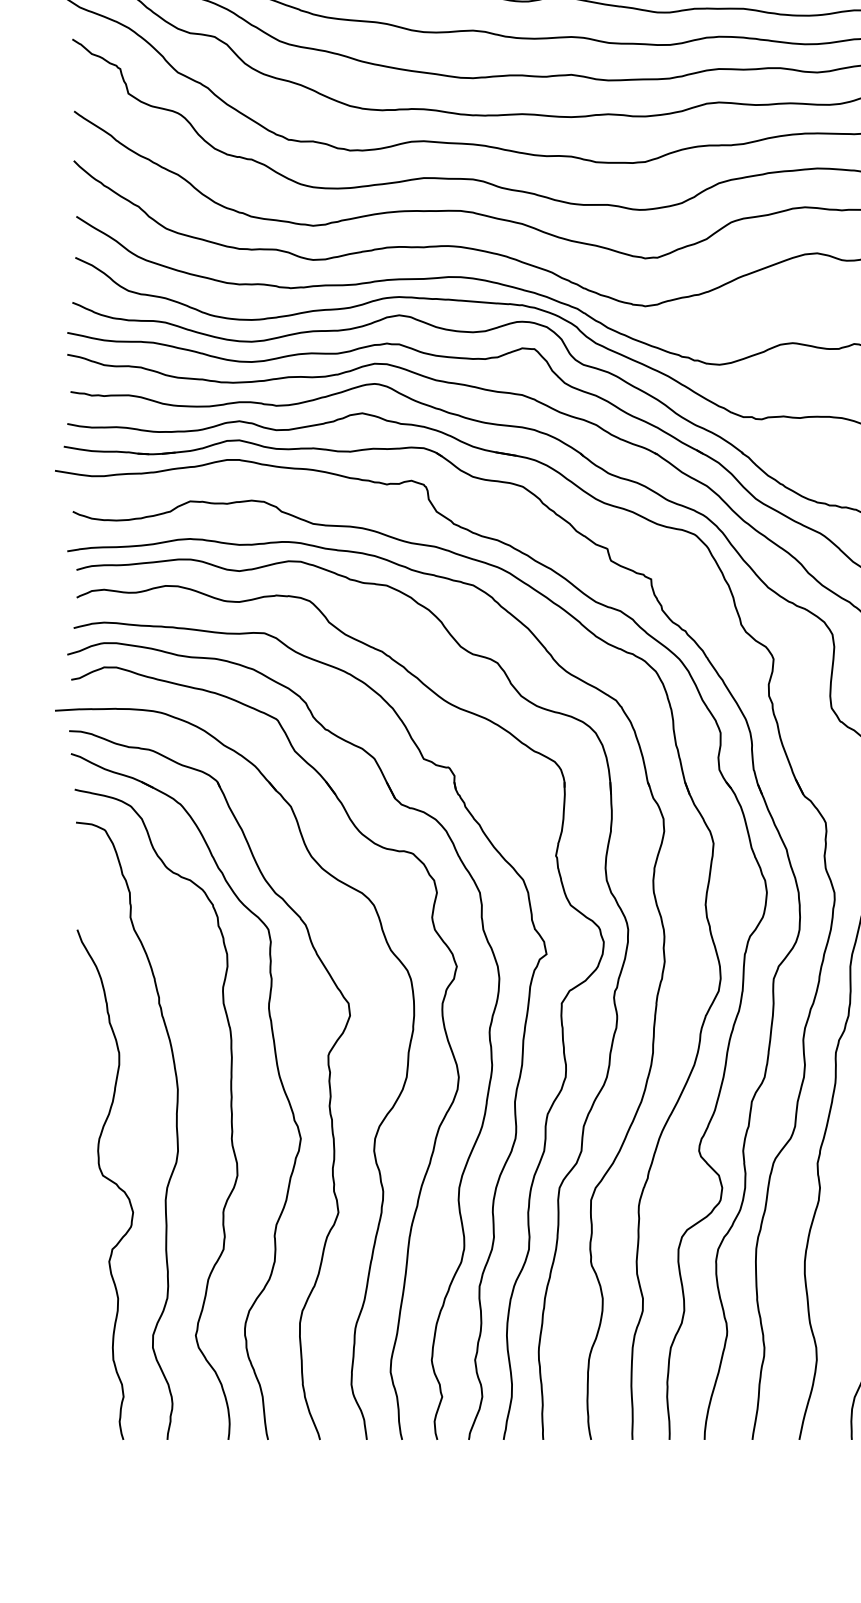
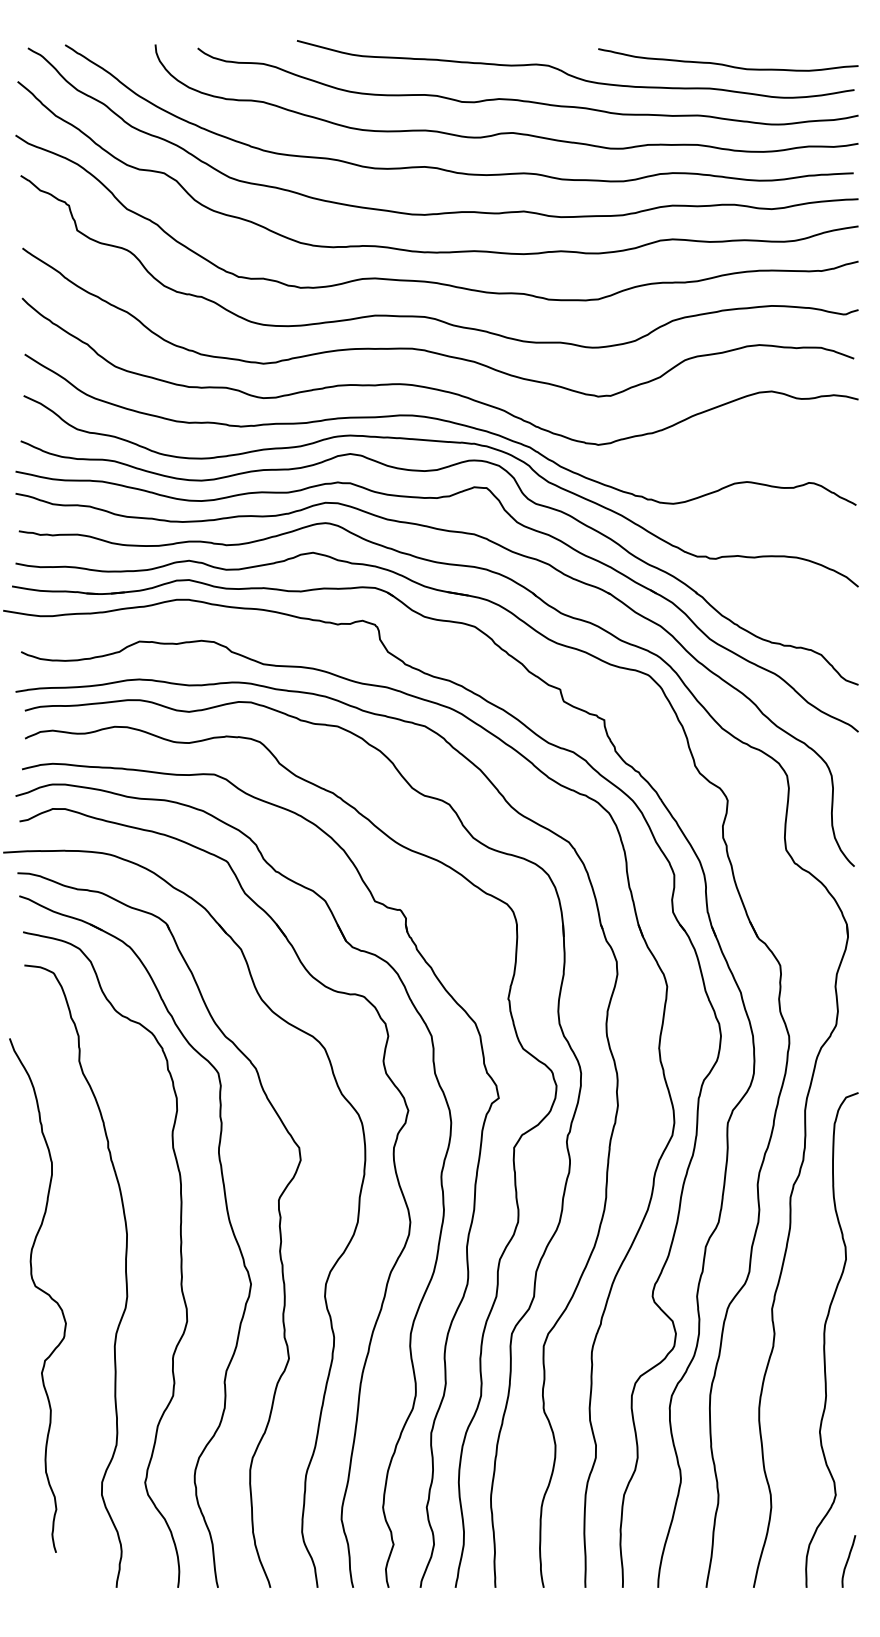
curve: (108, 1180) -> (41, 1291), moved

